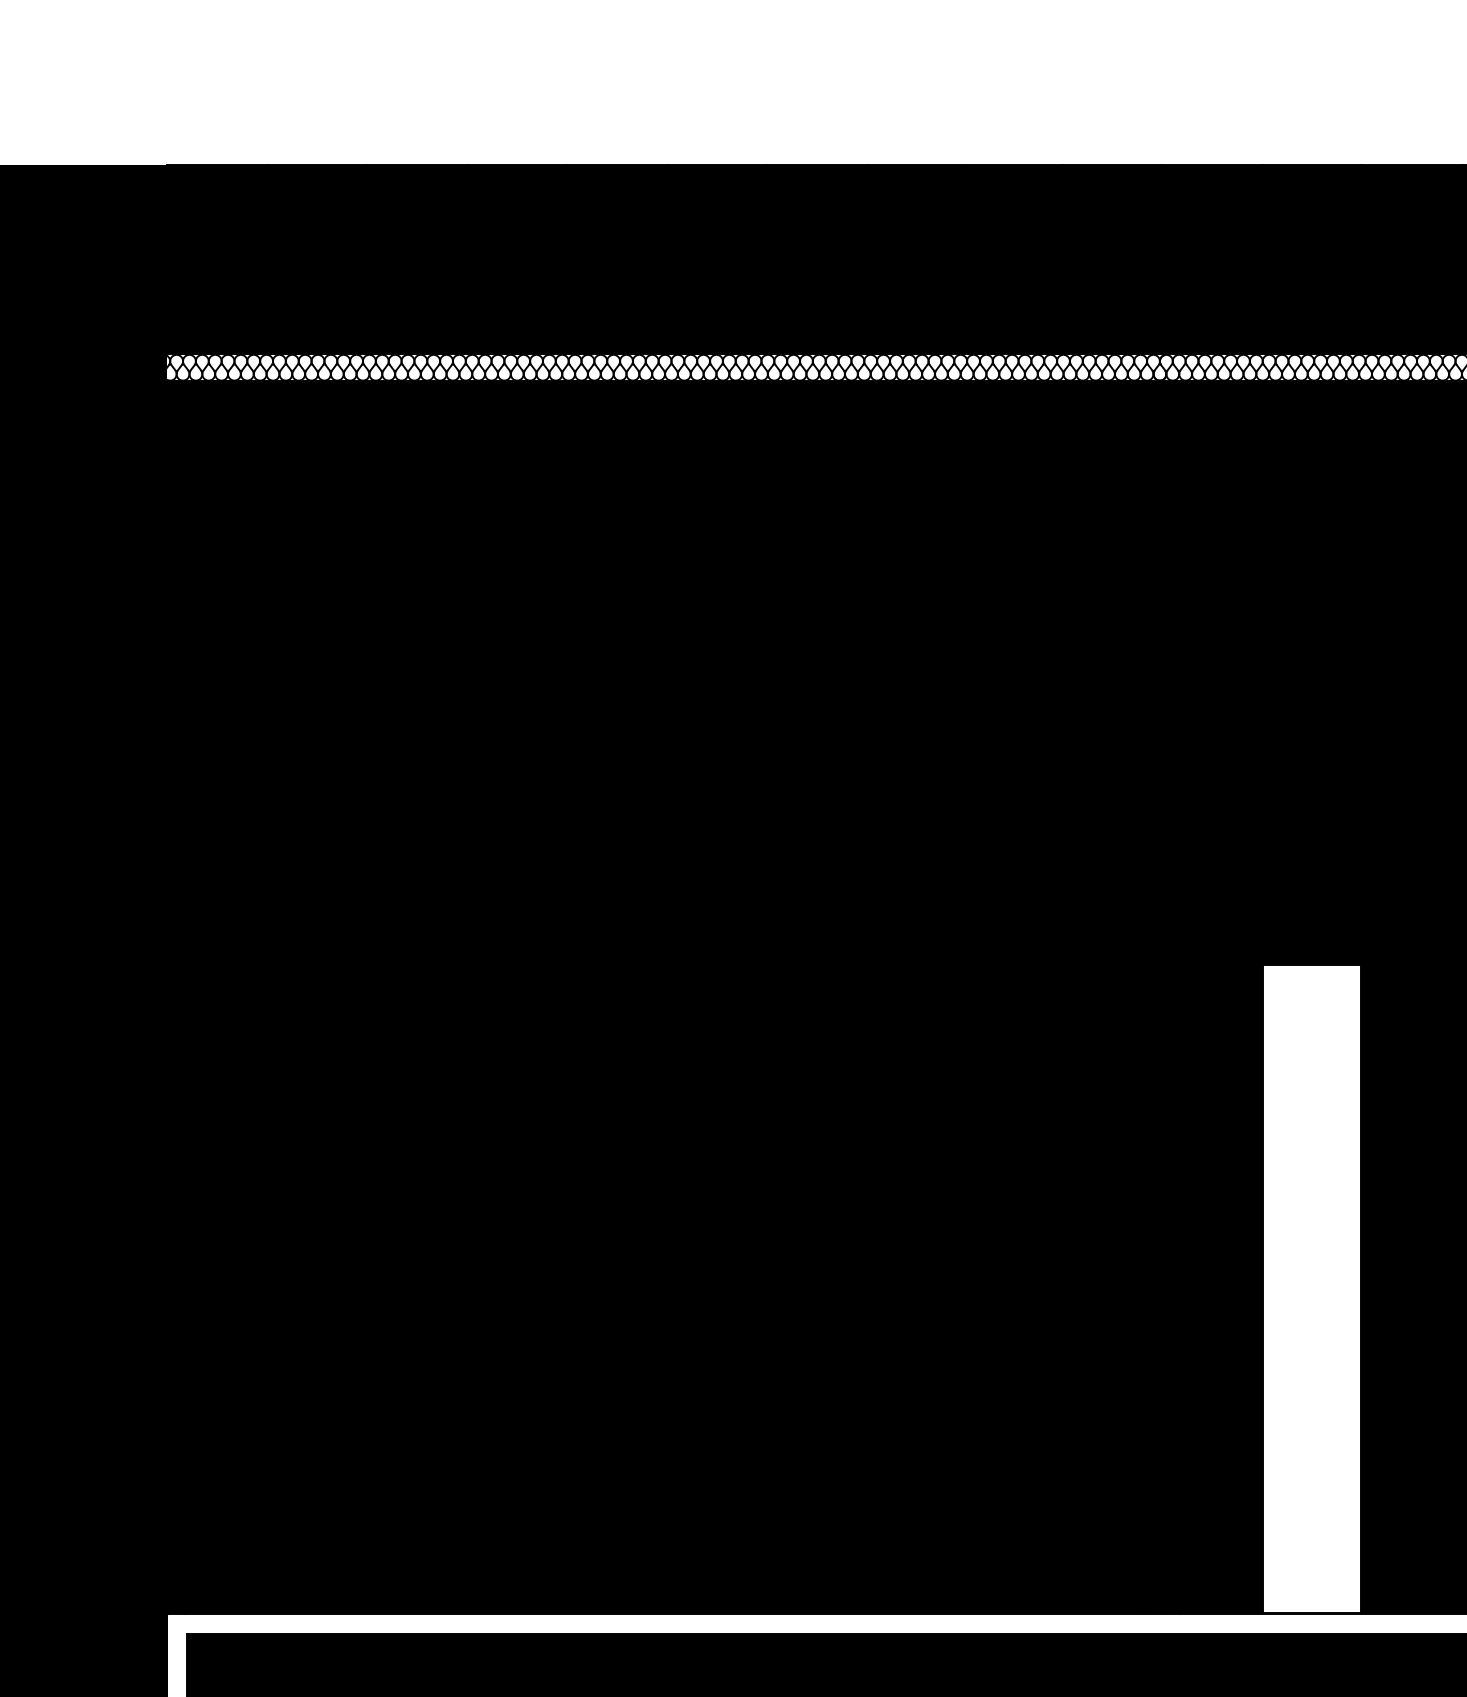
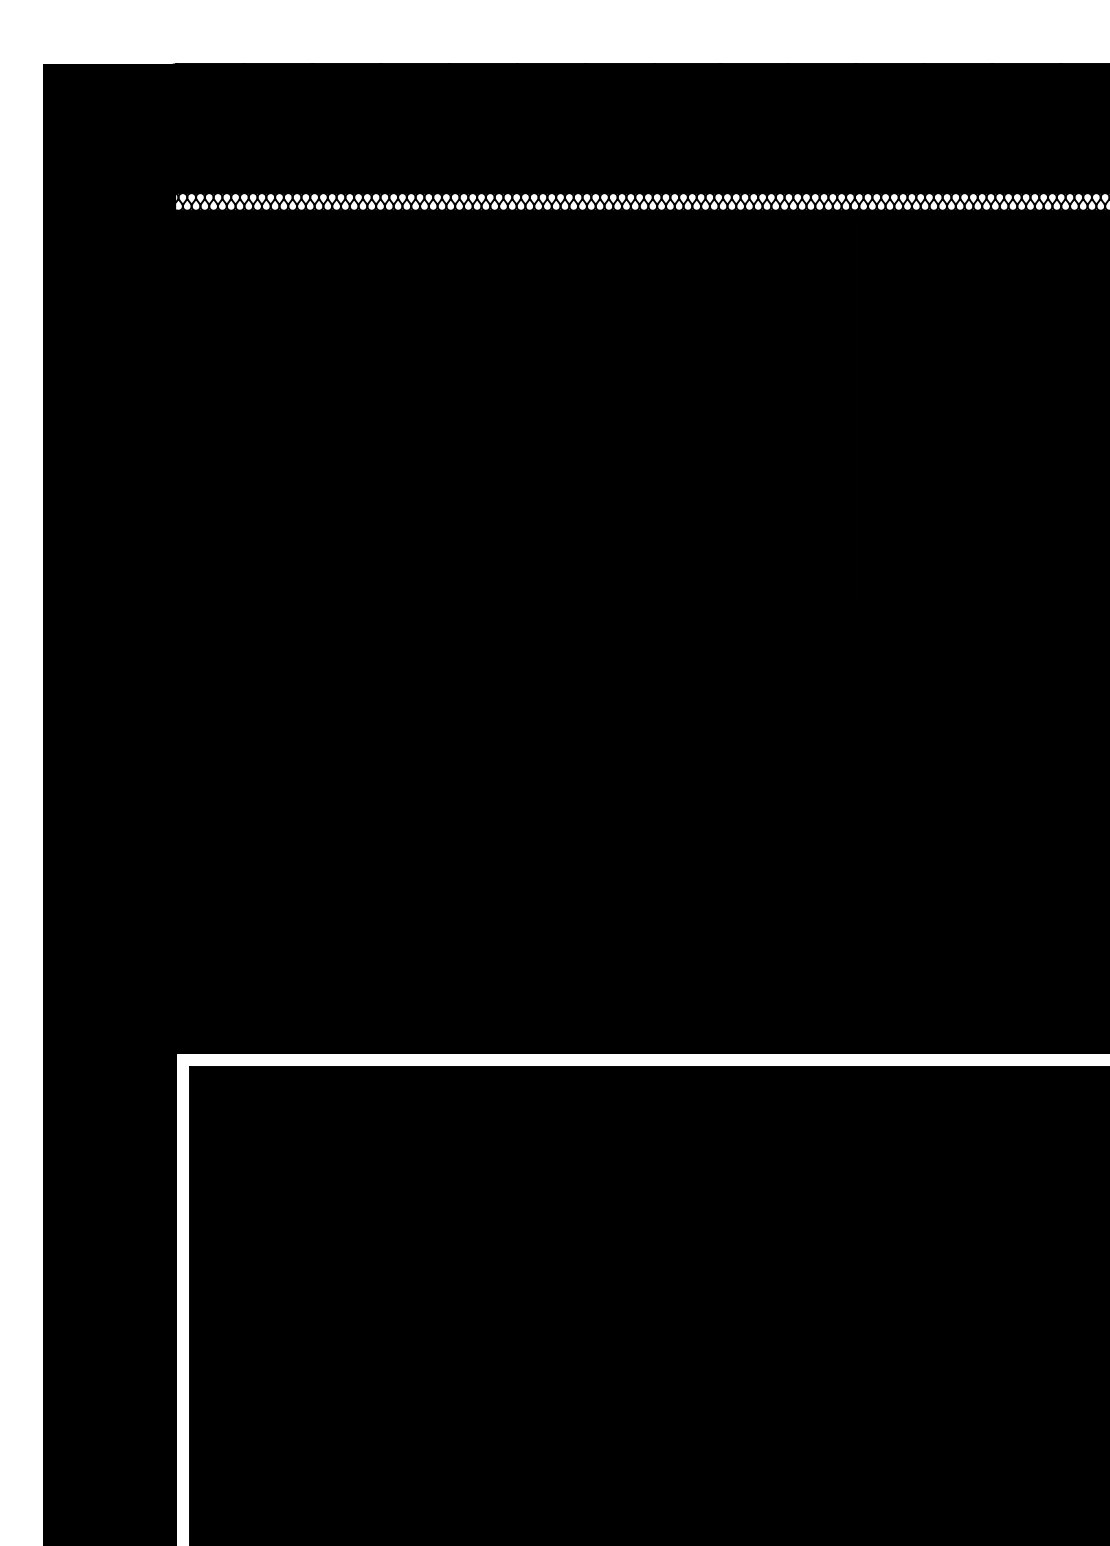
fill: (1310, 1289) -> (957, 831), added

